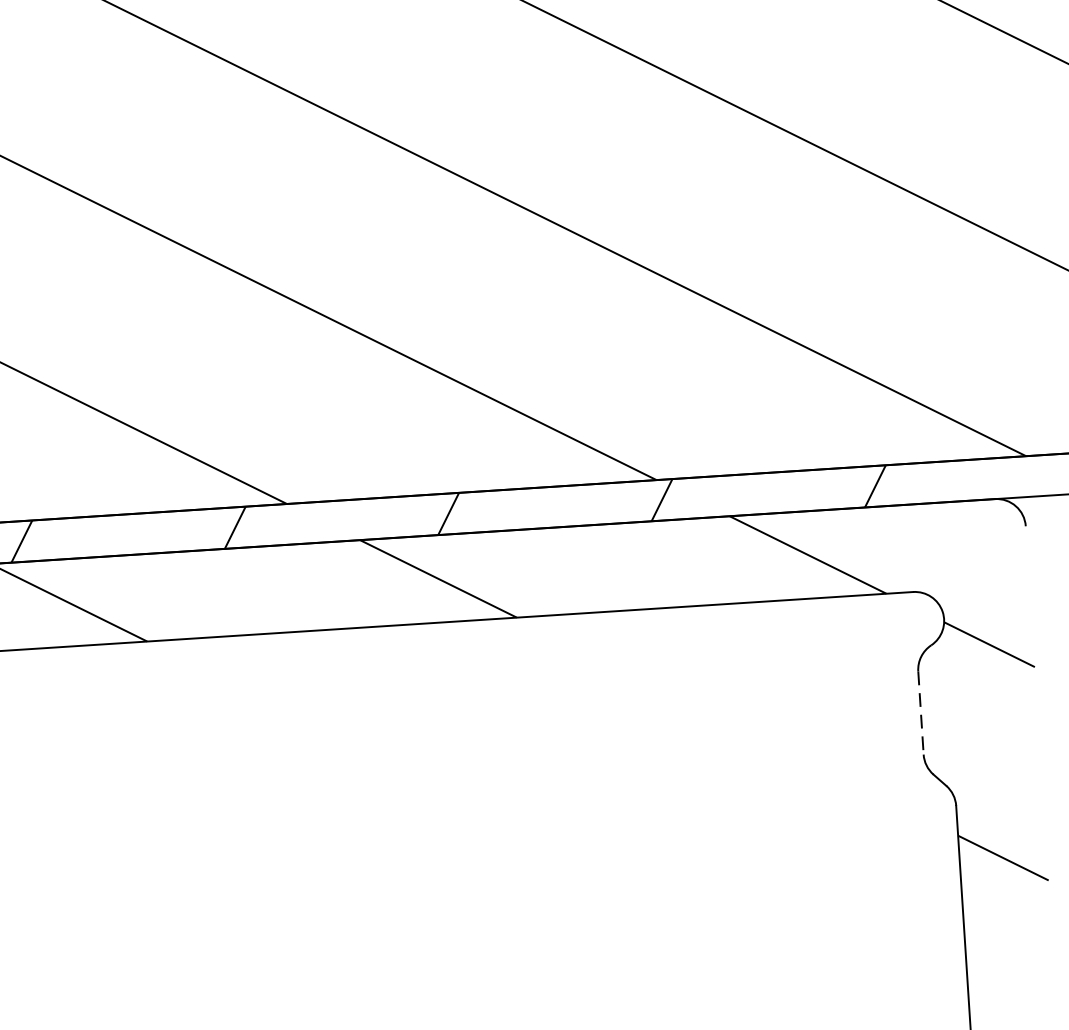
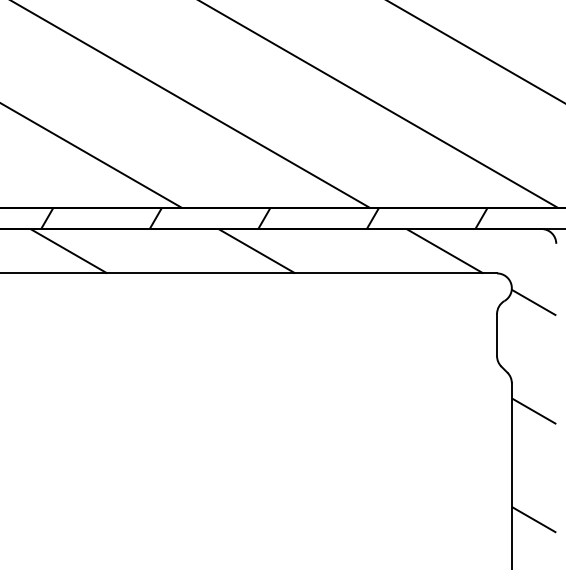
line: (921, 713) -> (497, 335), dashed -> solid

